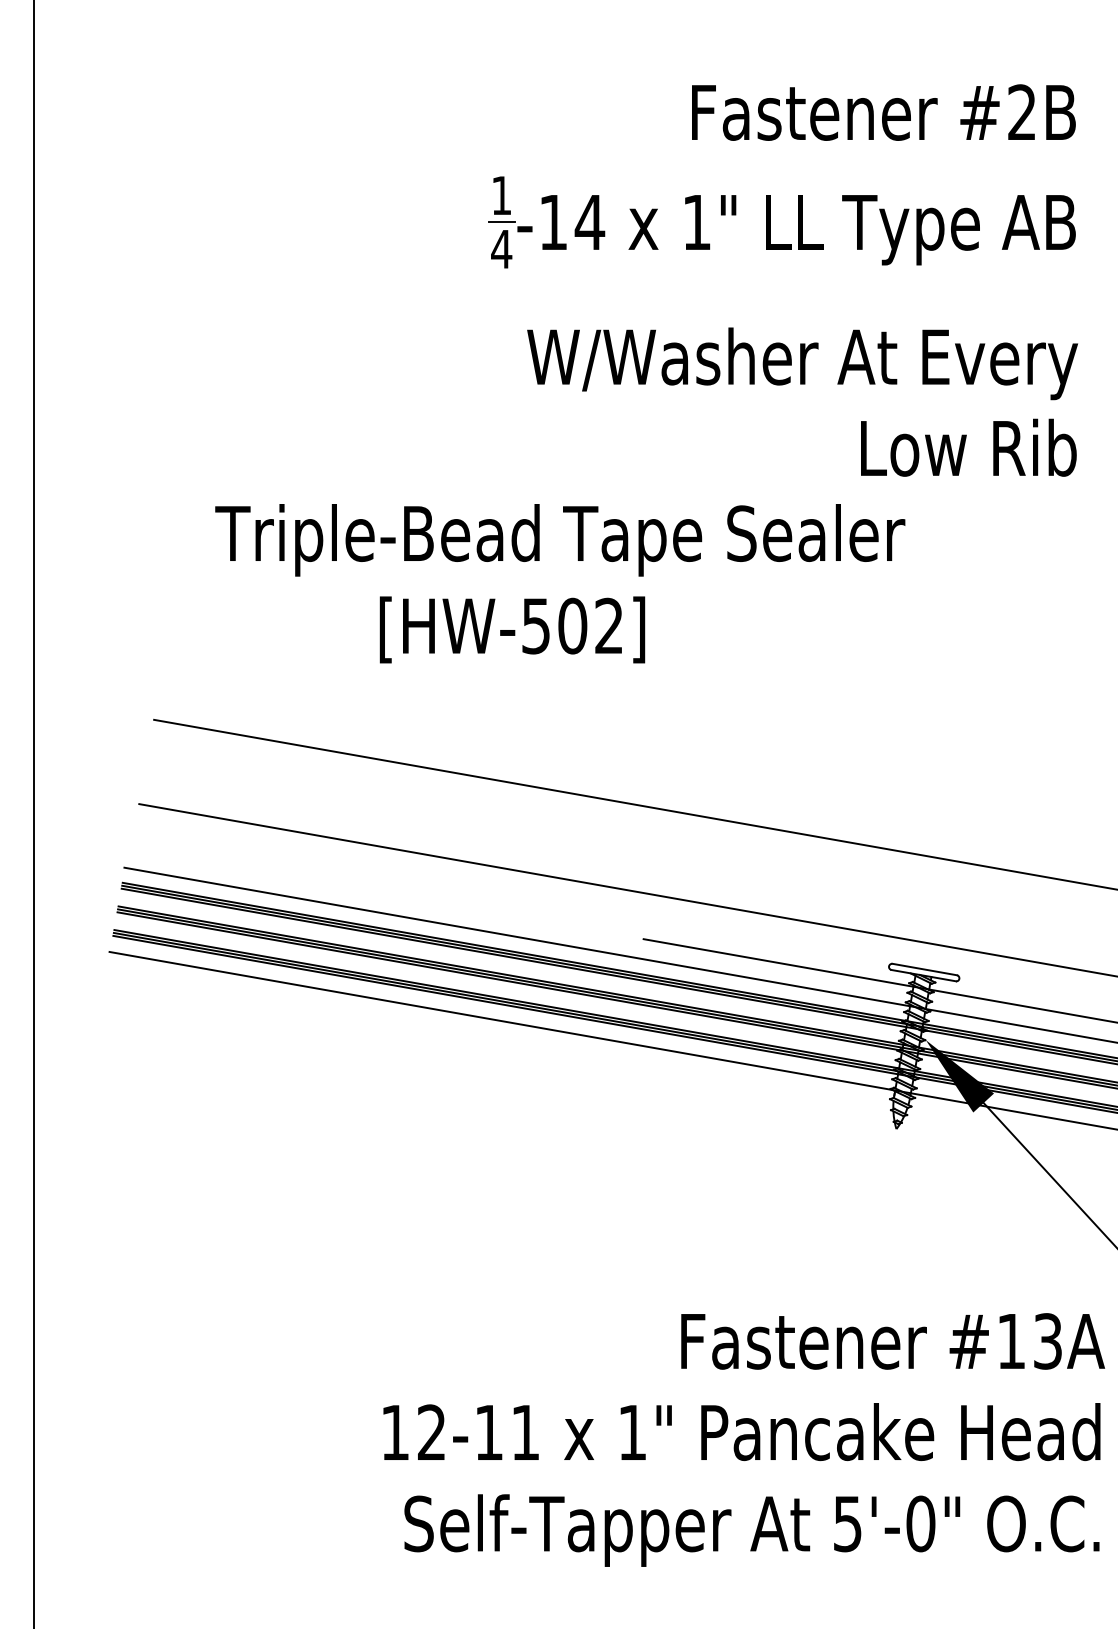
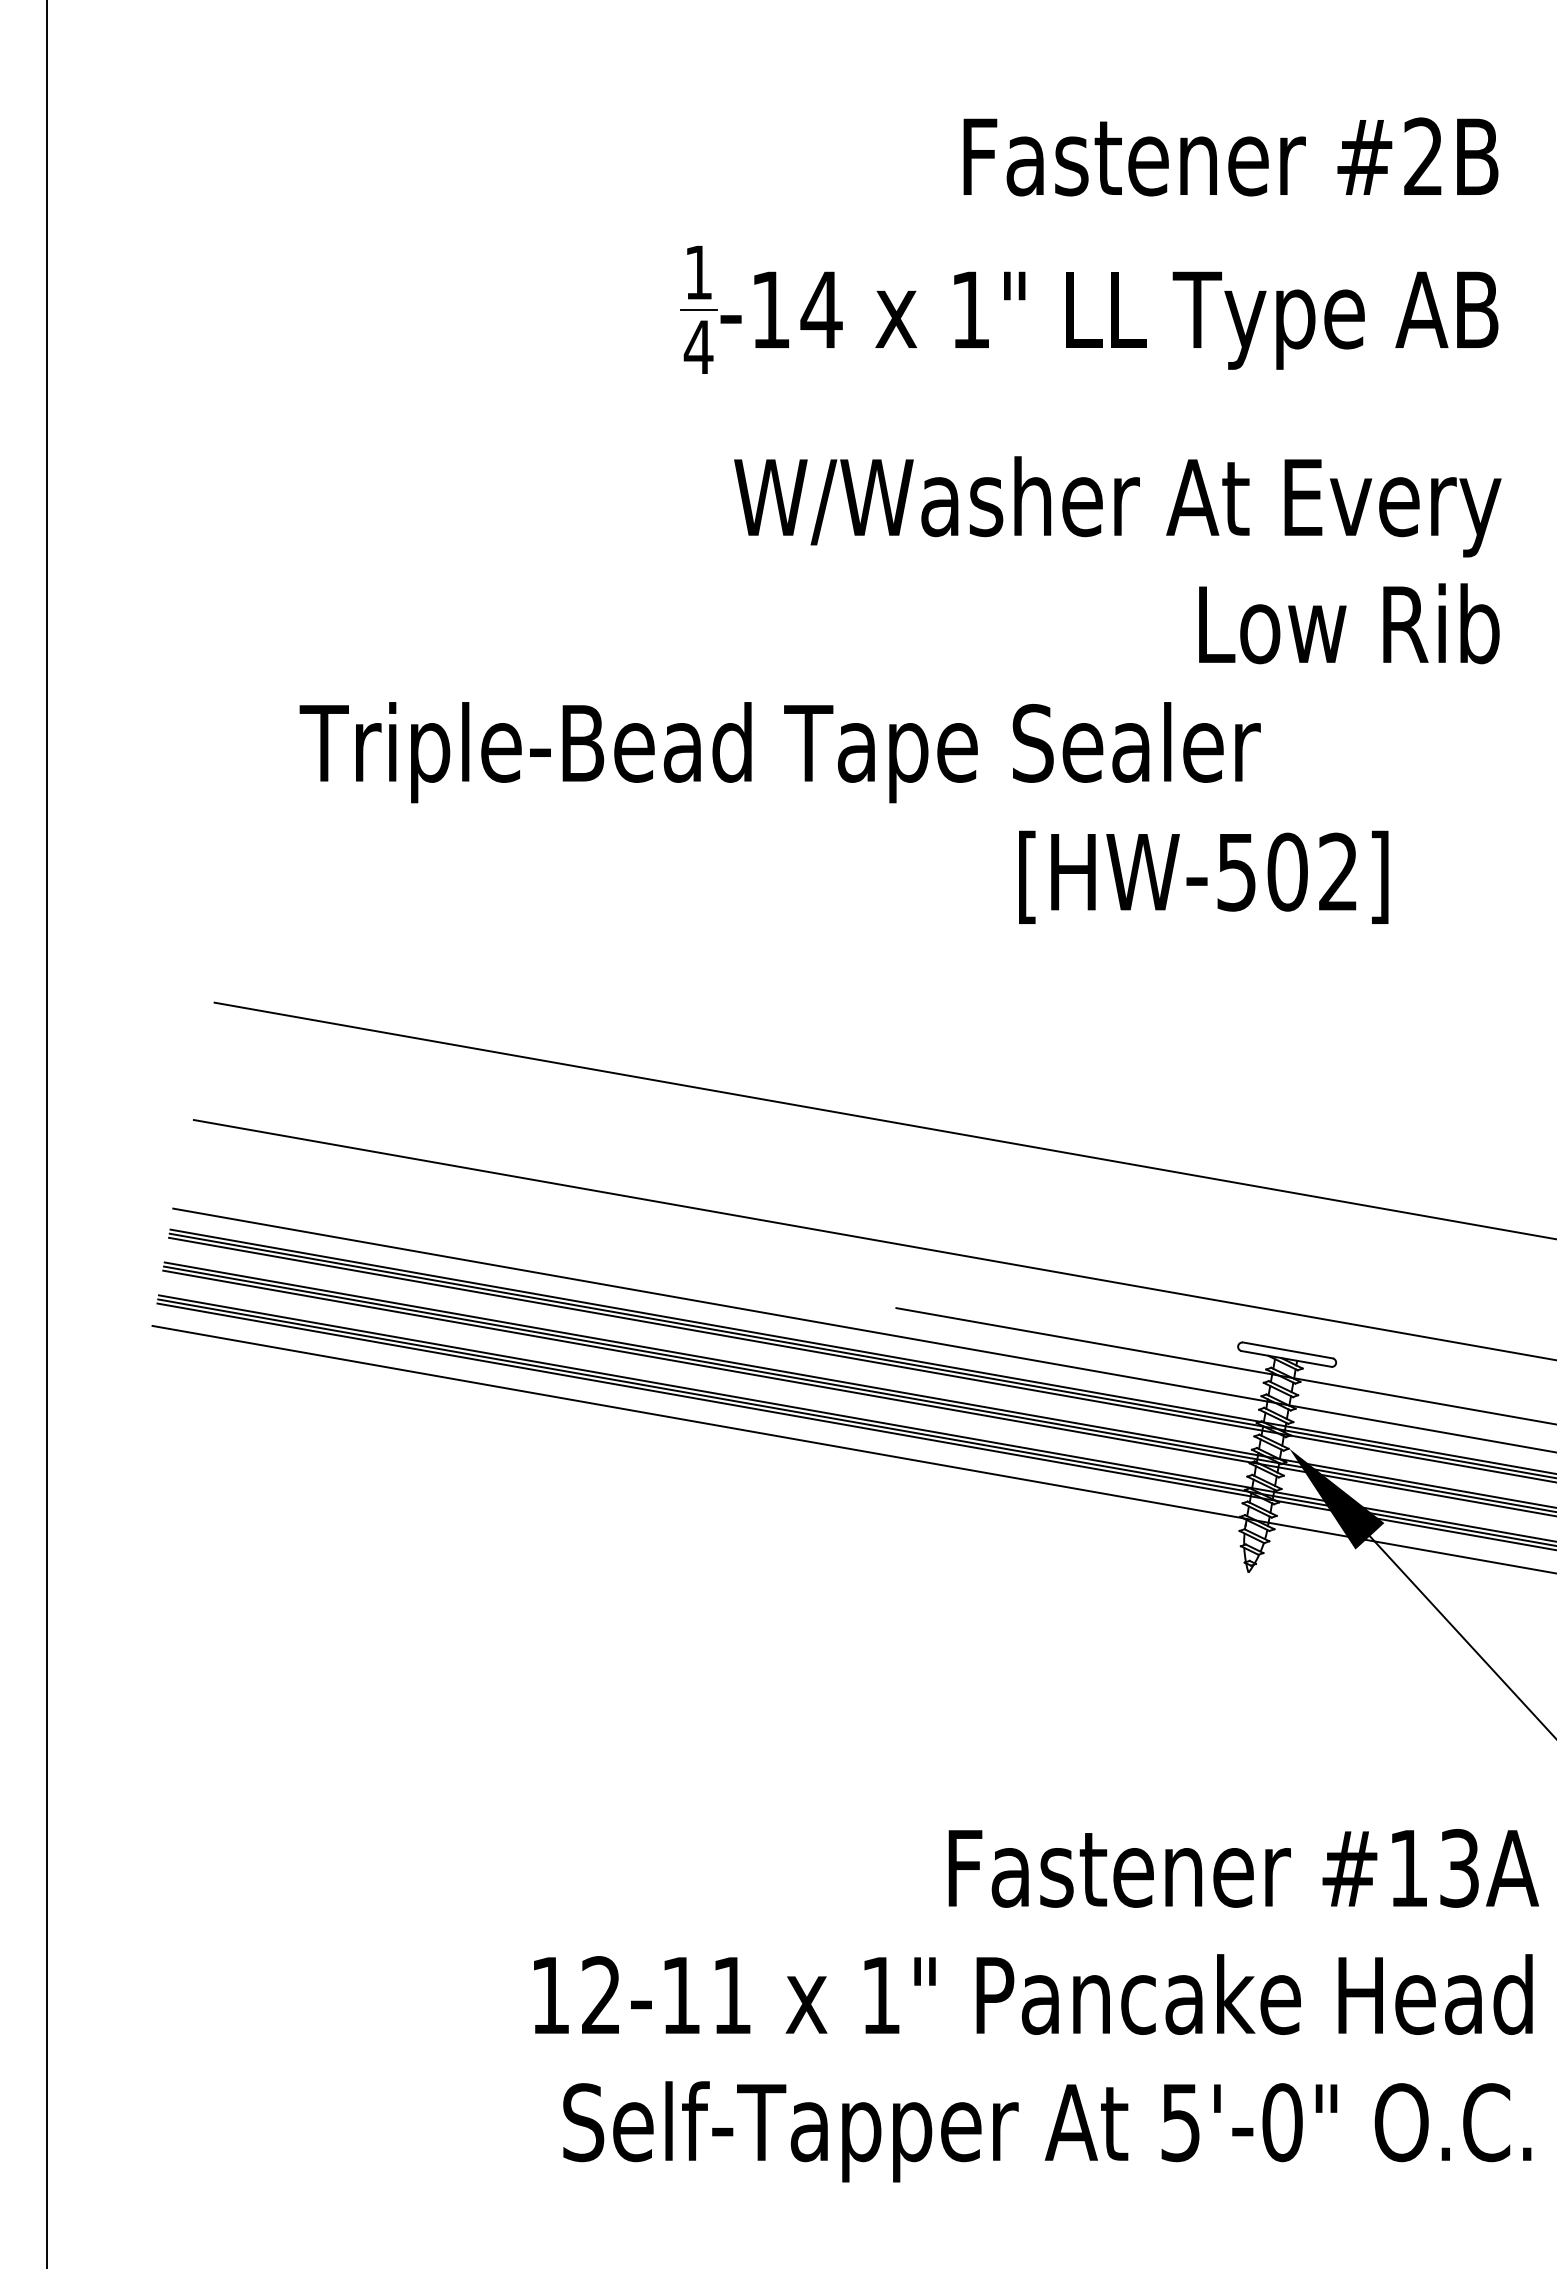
text: (512, 629) -> (1203, 876), moved

